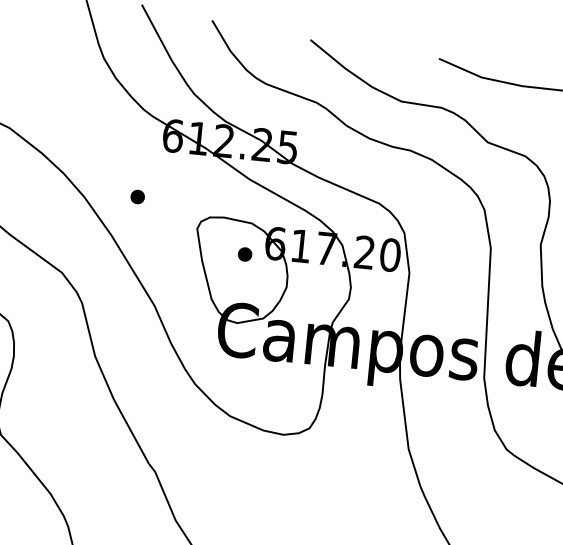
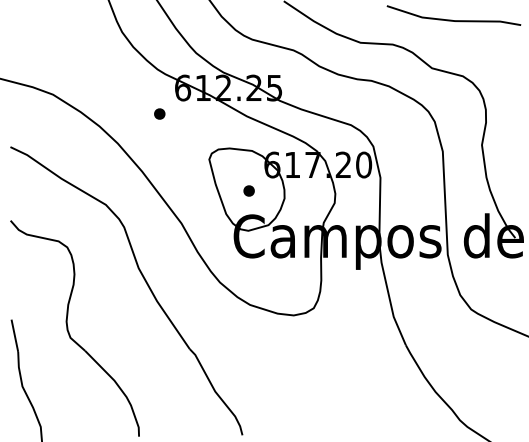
part: (137, 196) -> (159, 113), moved
part: (244, 253) -> (248, 190), moved

